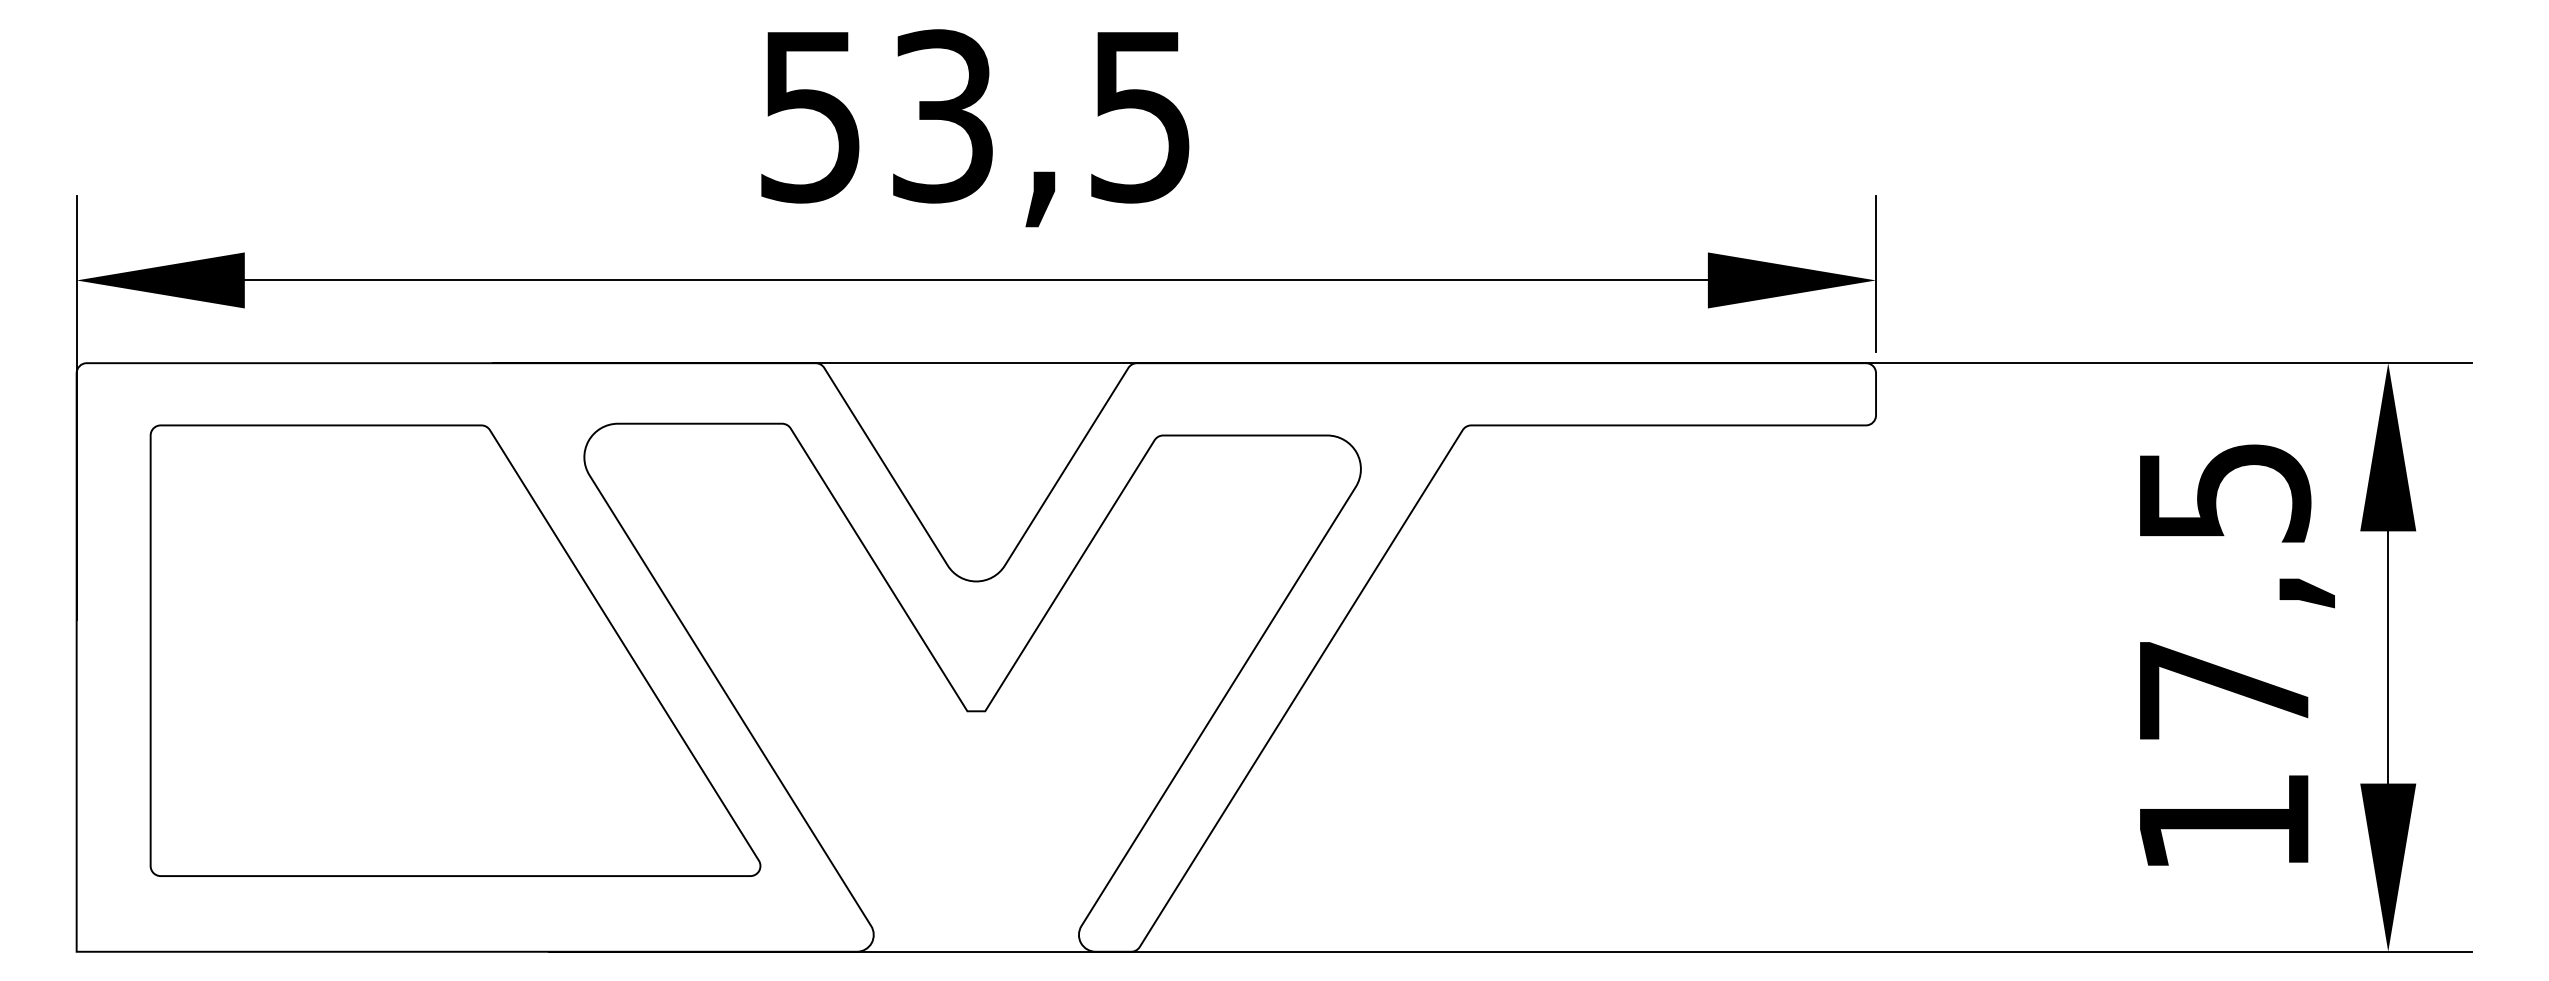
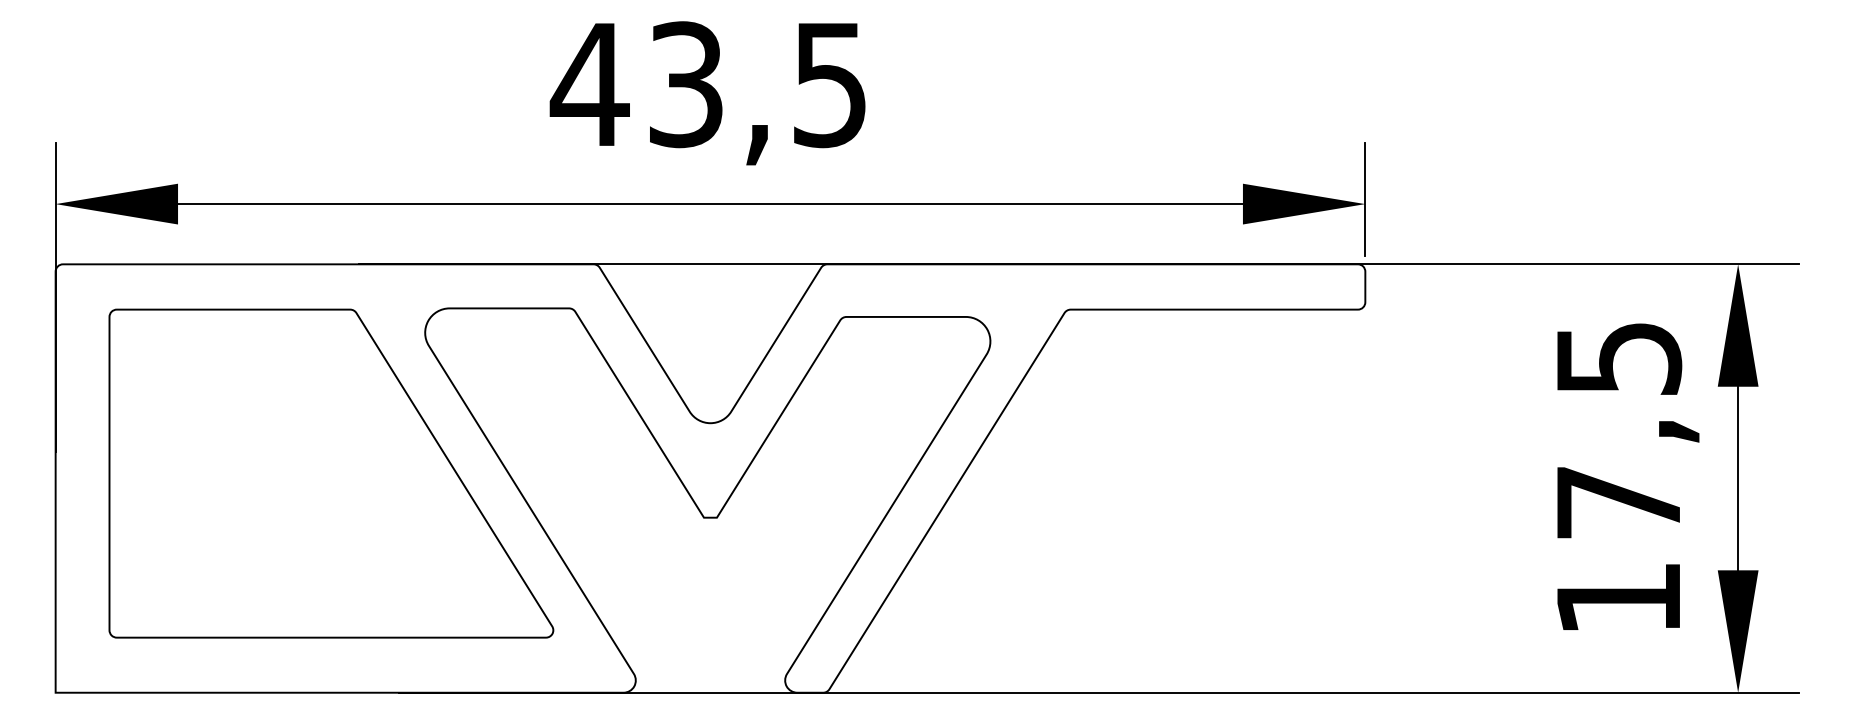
text: (810, 117) -> (589, 85), 53,5 -> 43,5

